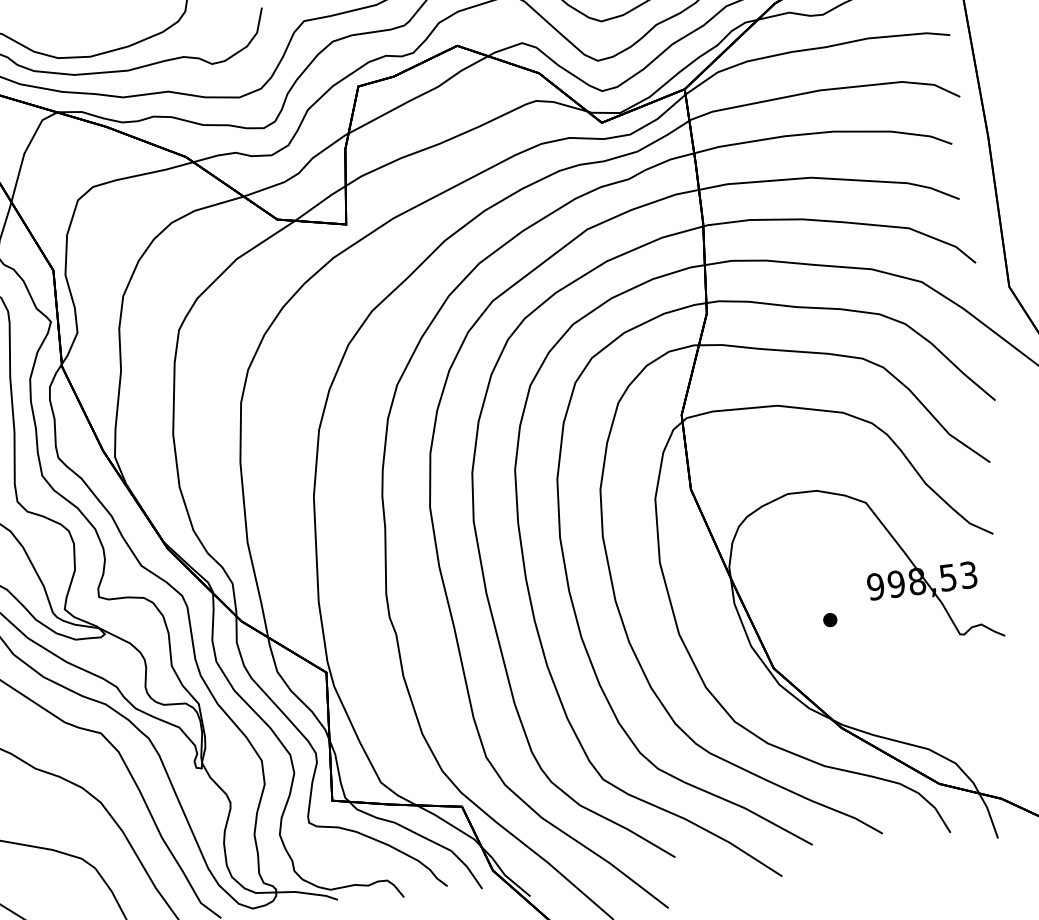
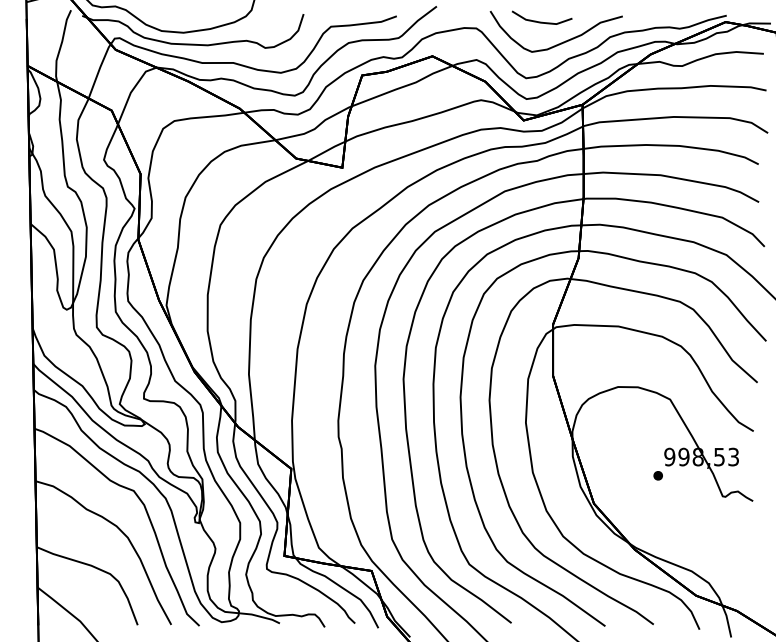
part: (829, 619) -> (657, 475), moved

